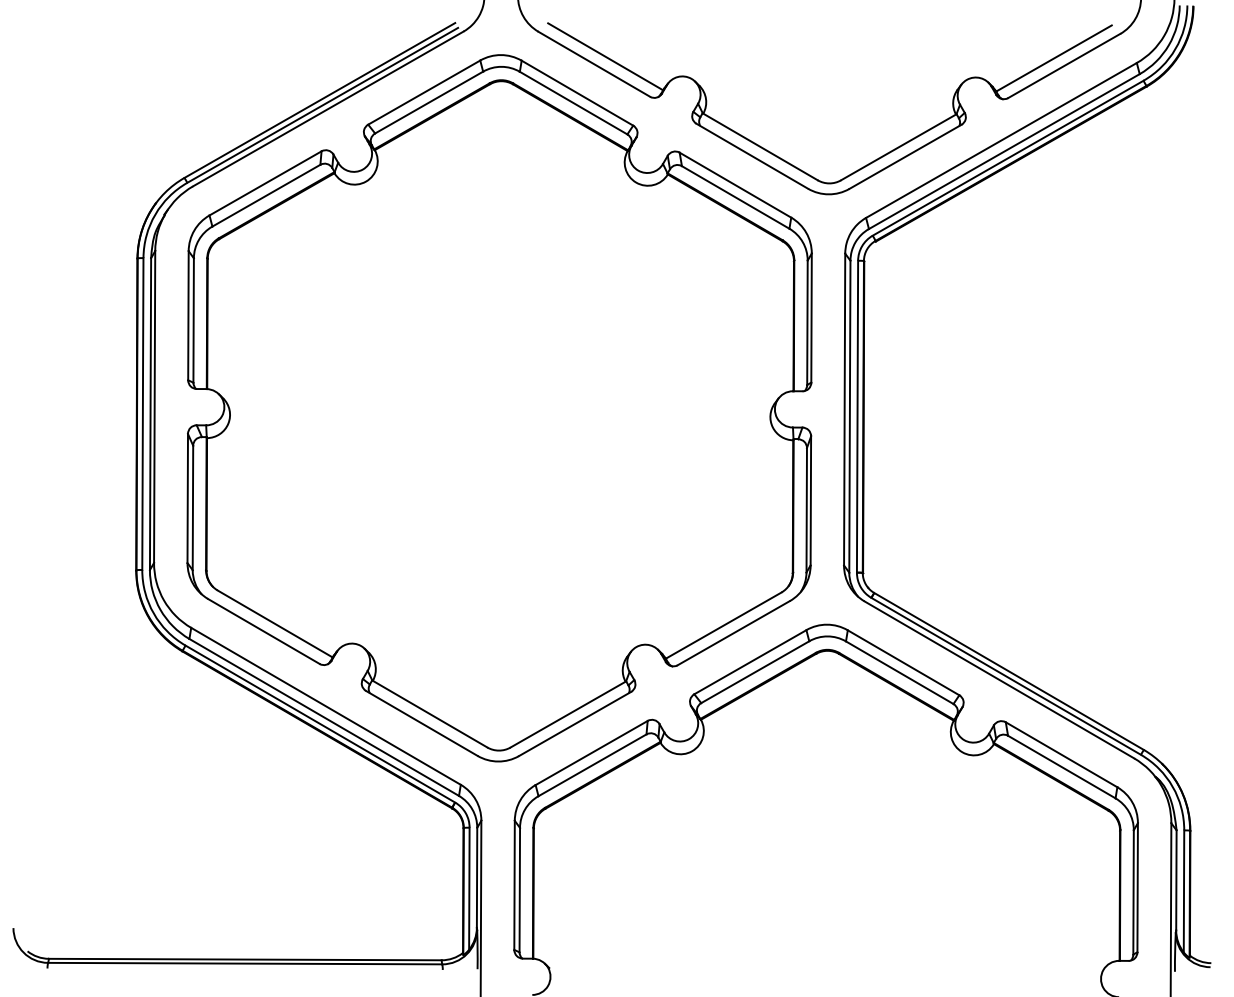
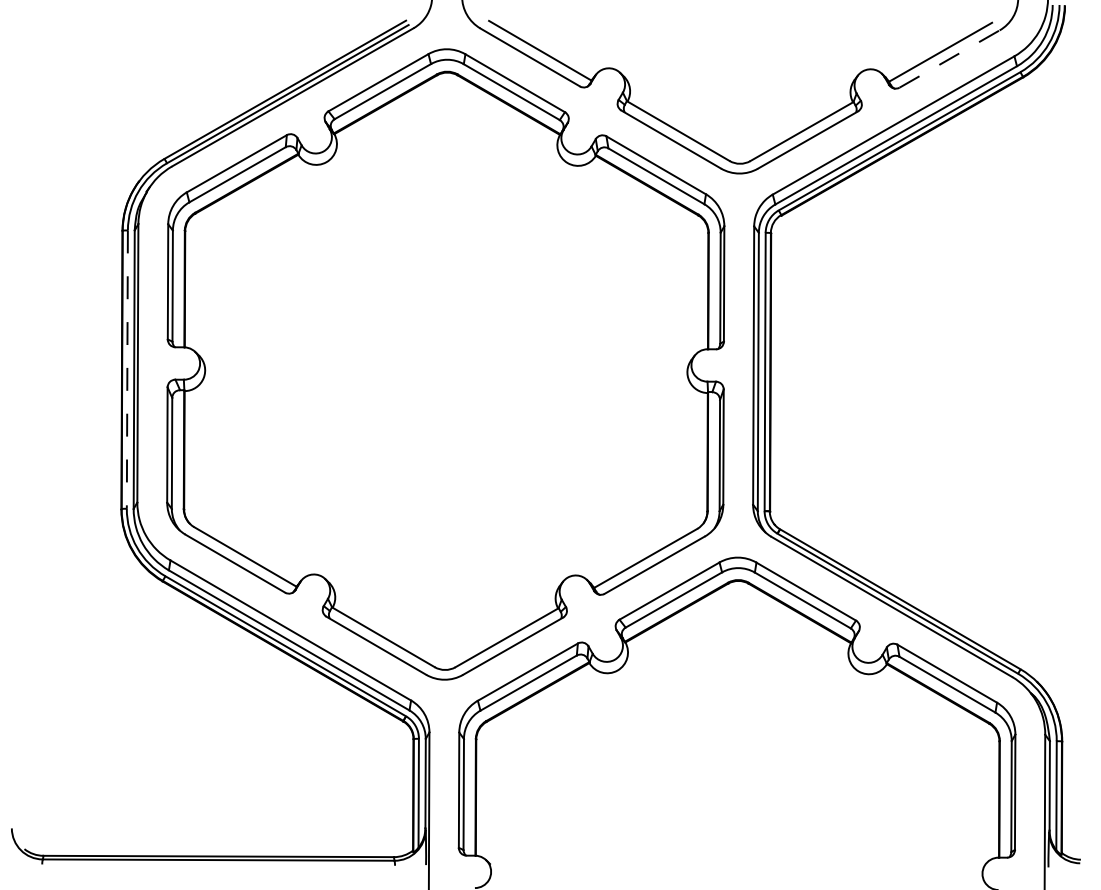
line: (1064, 66) -> (949, 59), solid -> dashed
line: (143, 415) -> (127, 370), solid -> dashed

